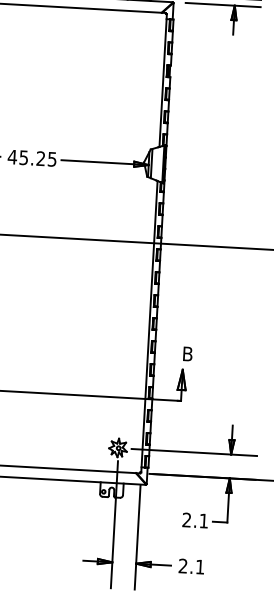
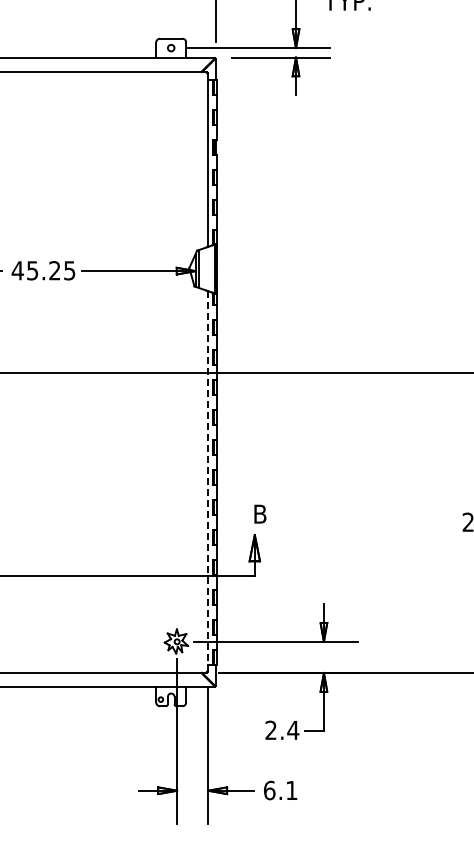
line: (149, 326) -> (208, 481), solid -> dashed
text: (204, 521) -> (293, 730), 2.1 -> 2.4
text: (183, 566) -> (269, 790), 2.1 -> 6.1

